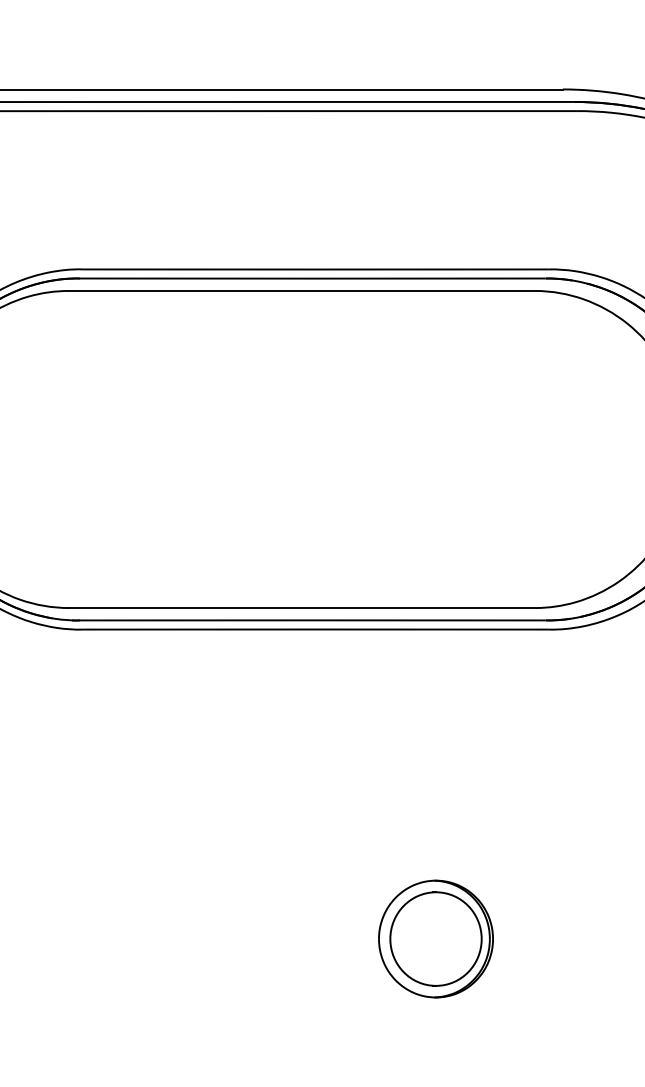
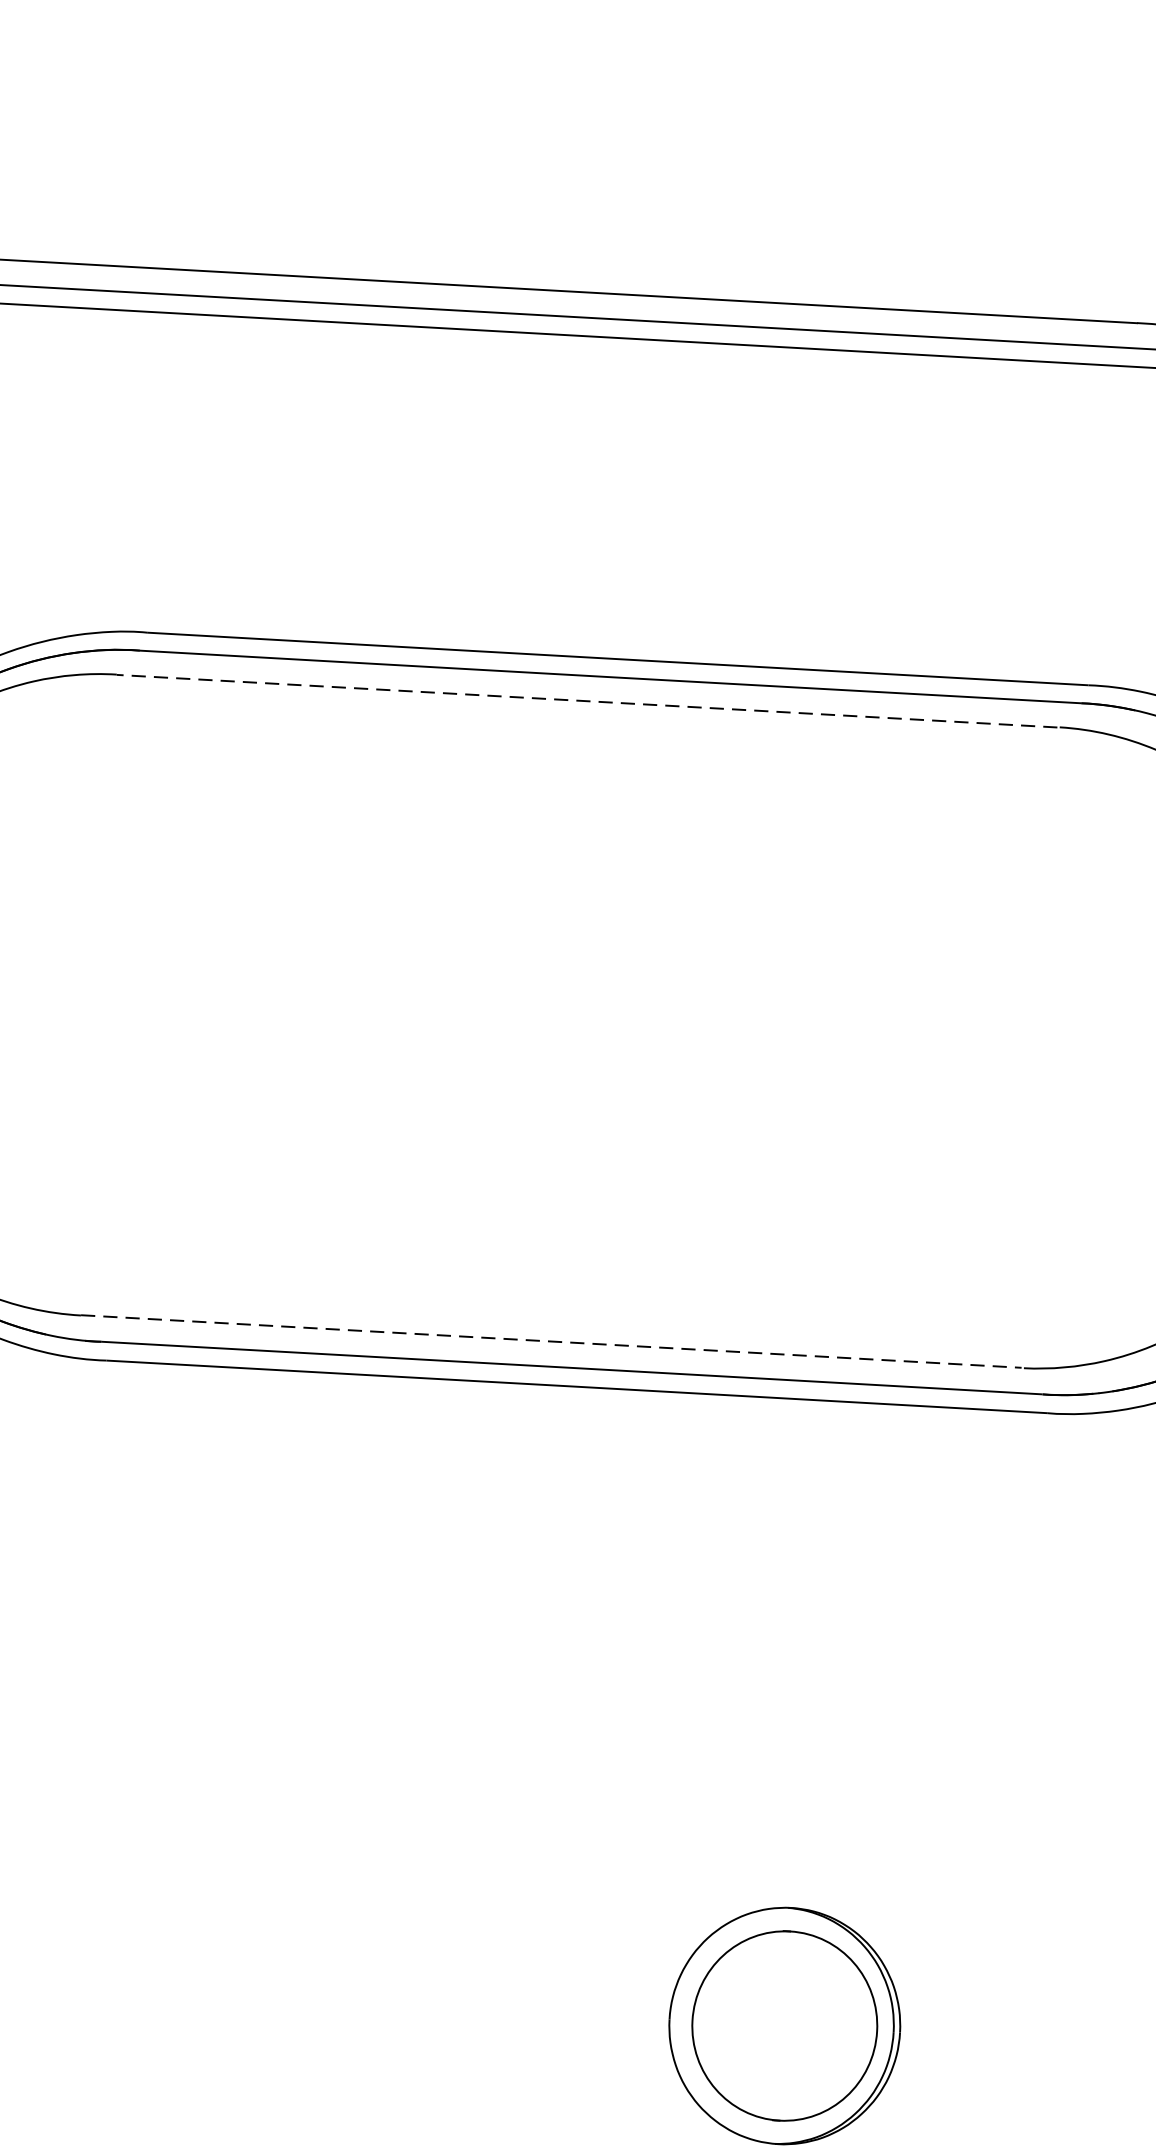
line: (302, 291) -> (588, 702), solid -> dashed
line: (302, 607) -> (552, 1340), solid -> dashed

